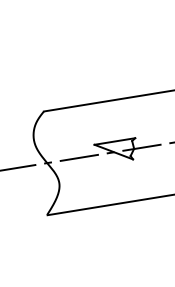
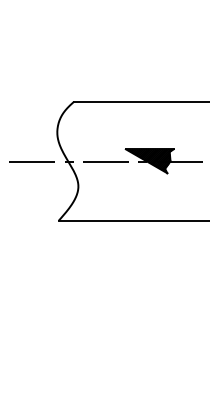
hatch: (115, 151) -> (148, 160), added

